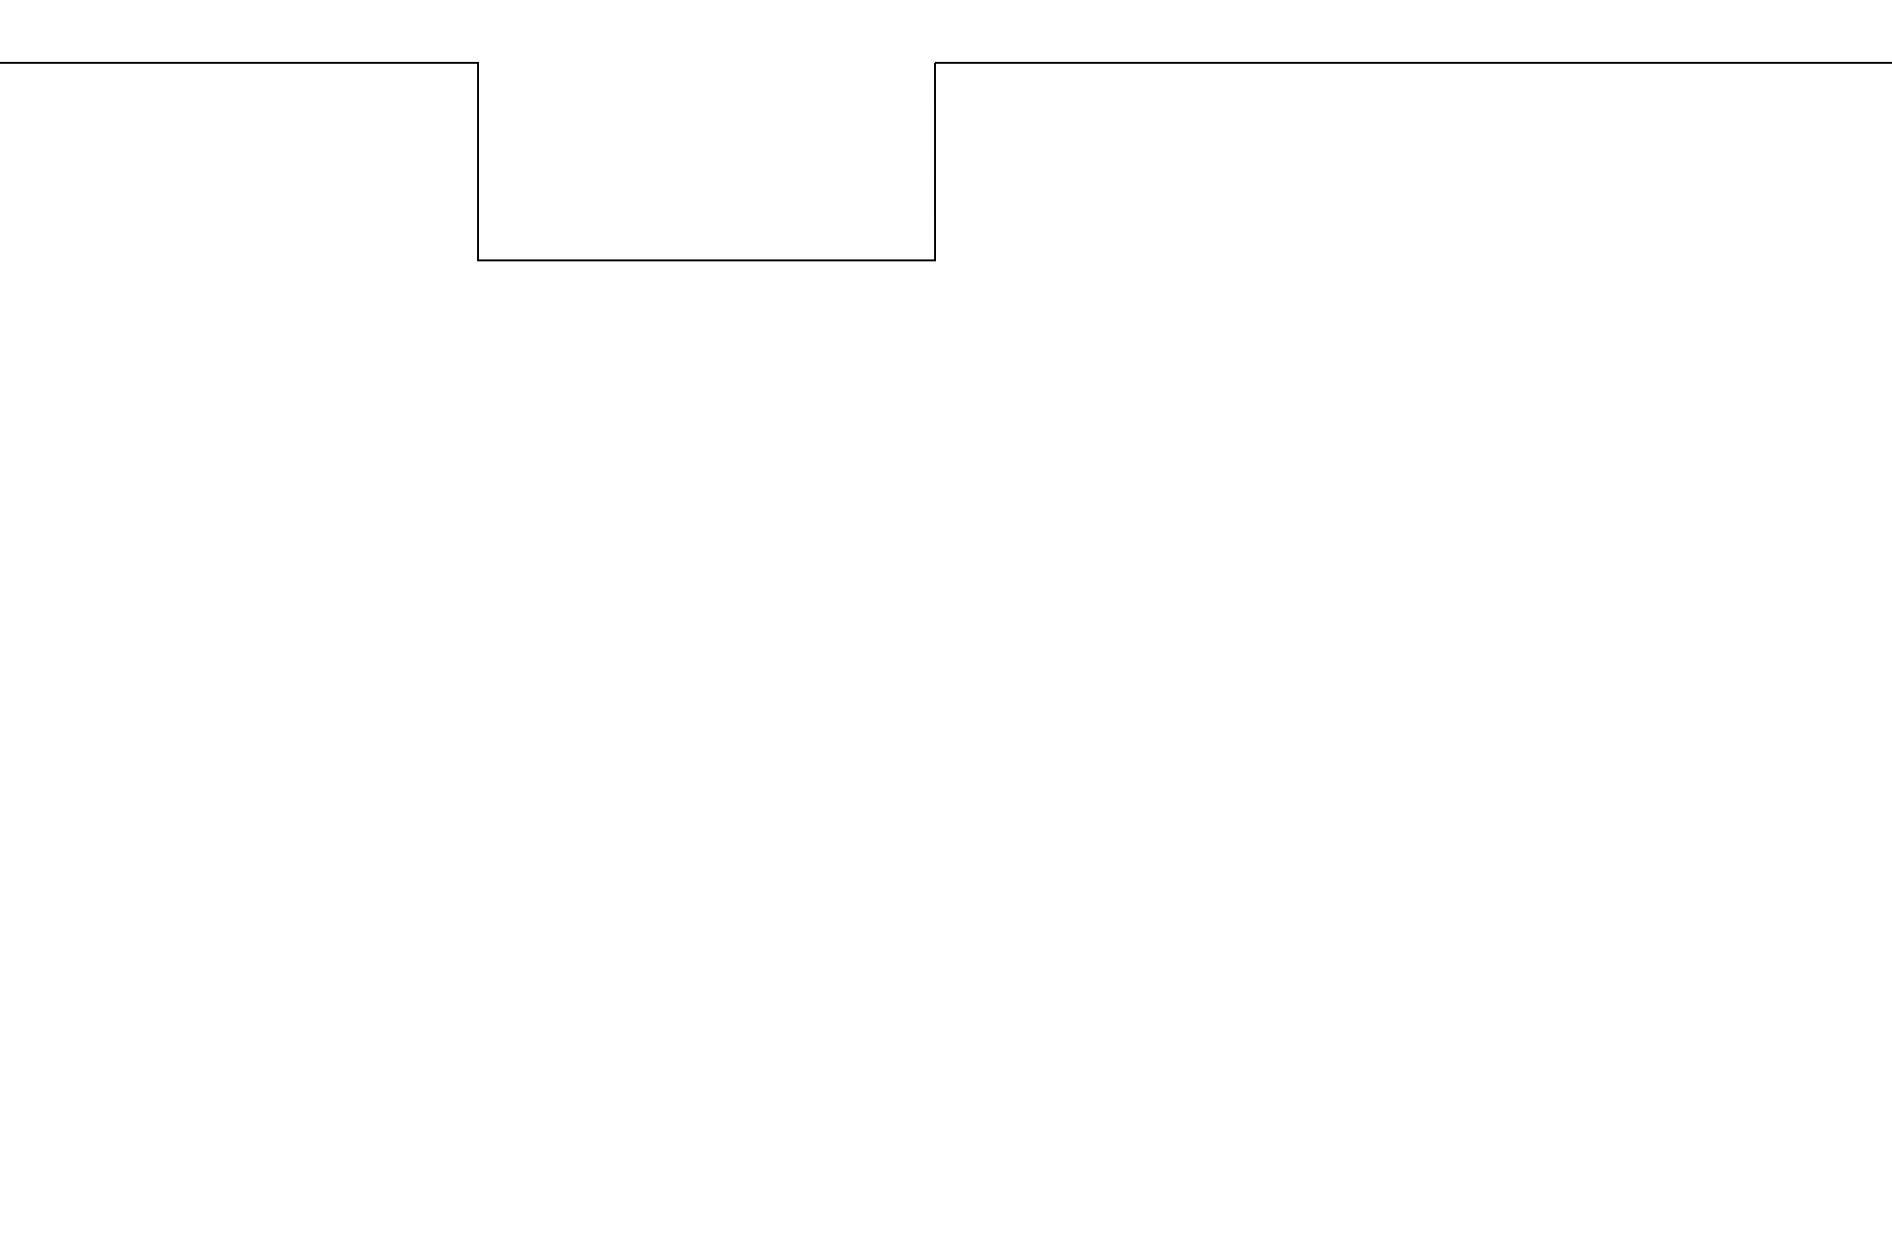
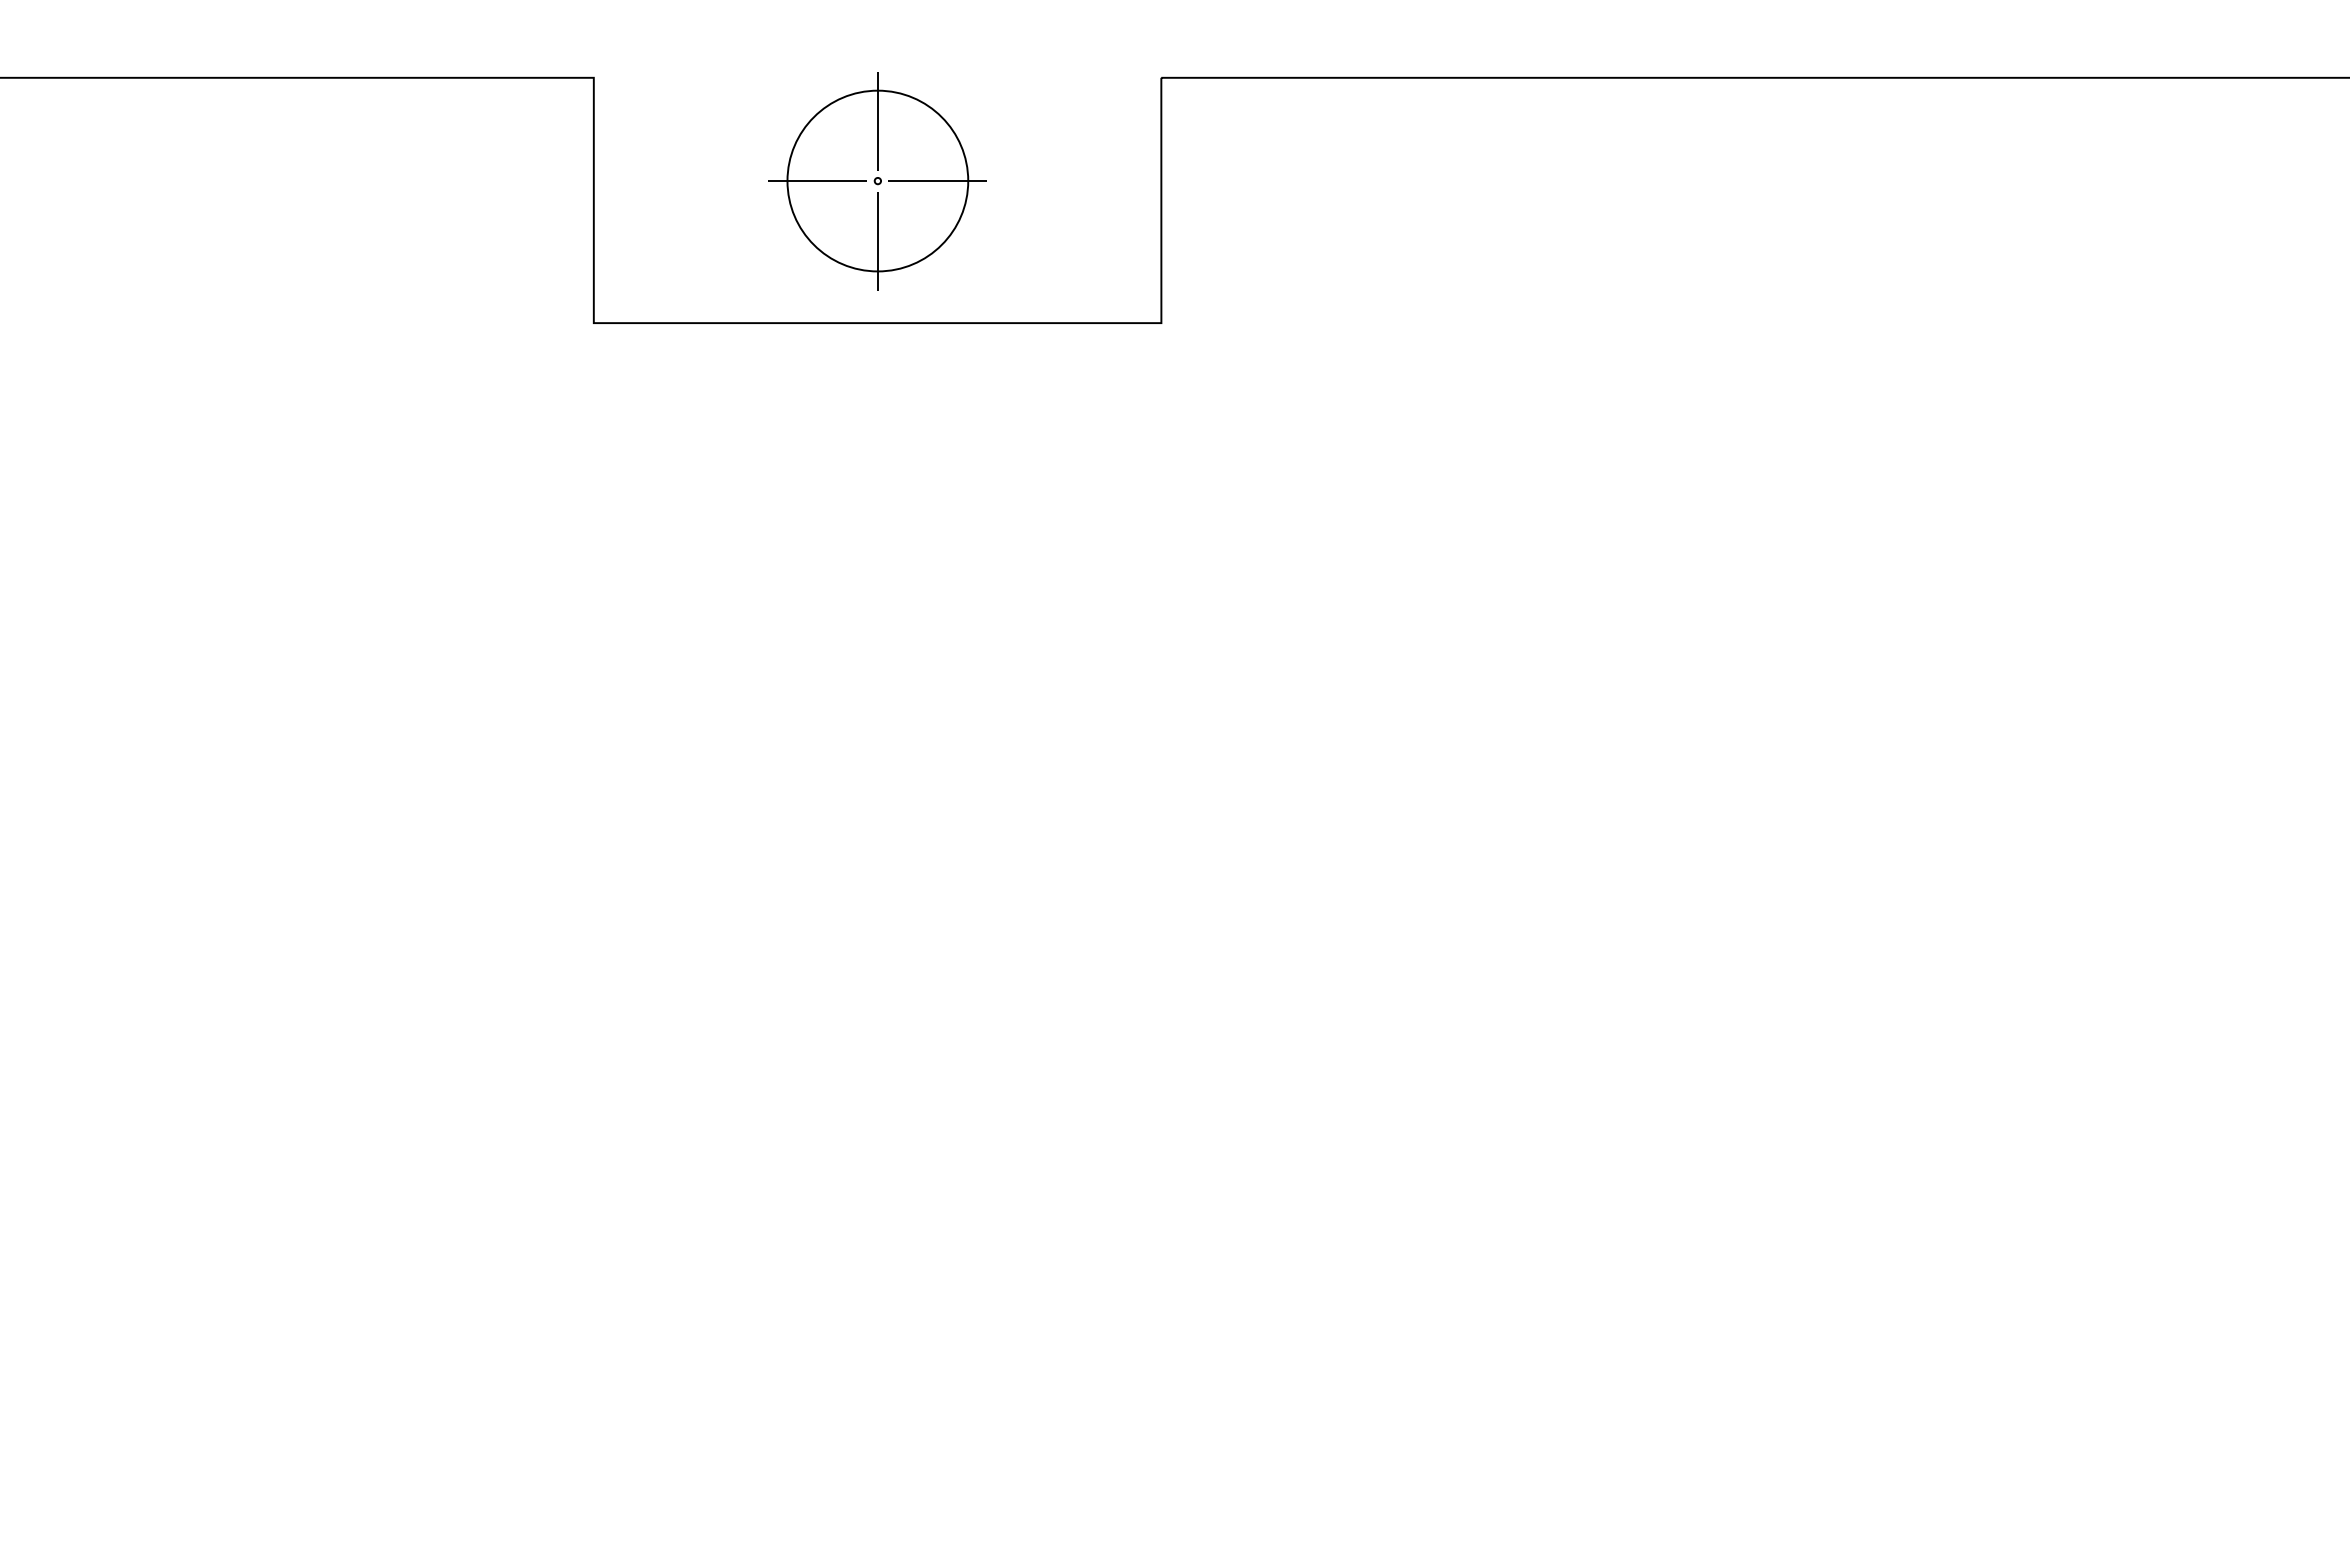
part: (706, 146) -> (877, 181), added

